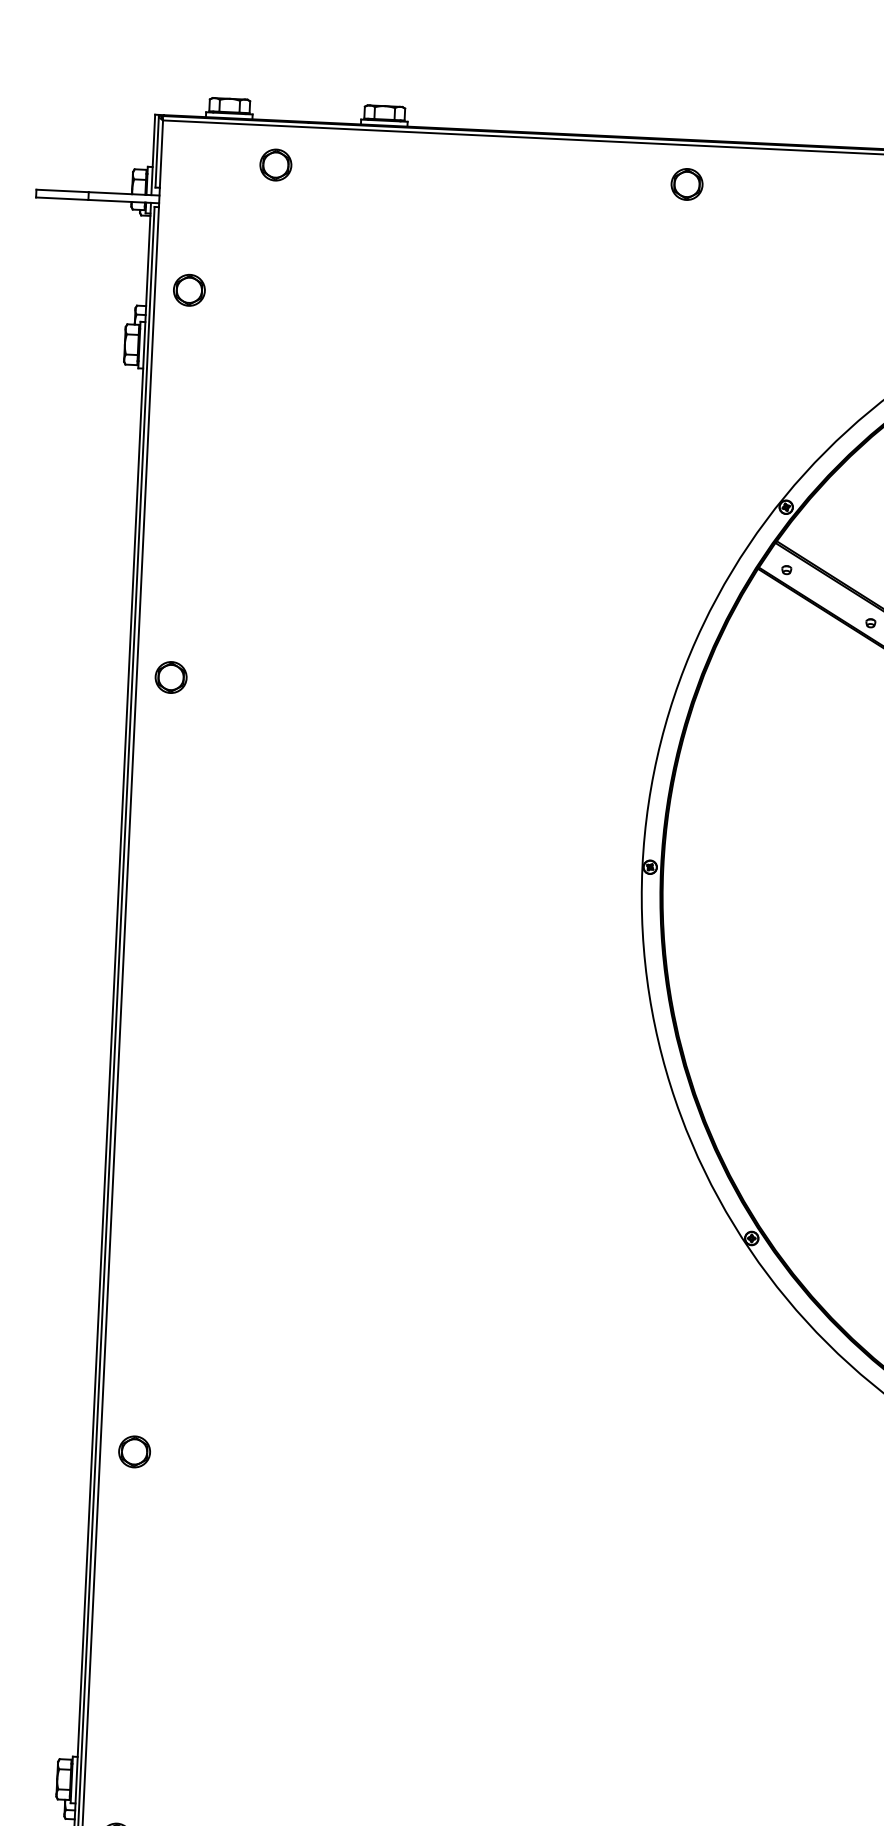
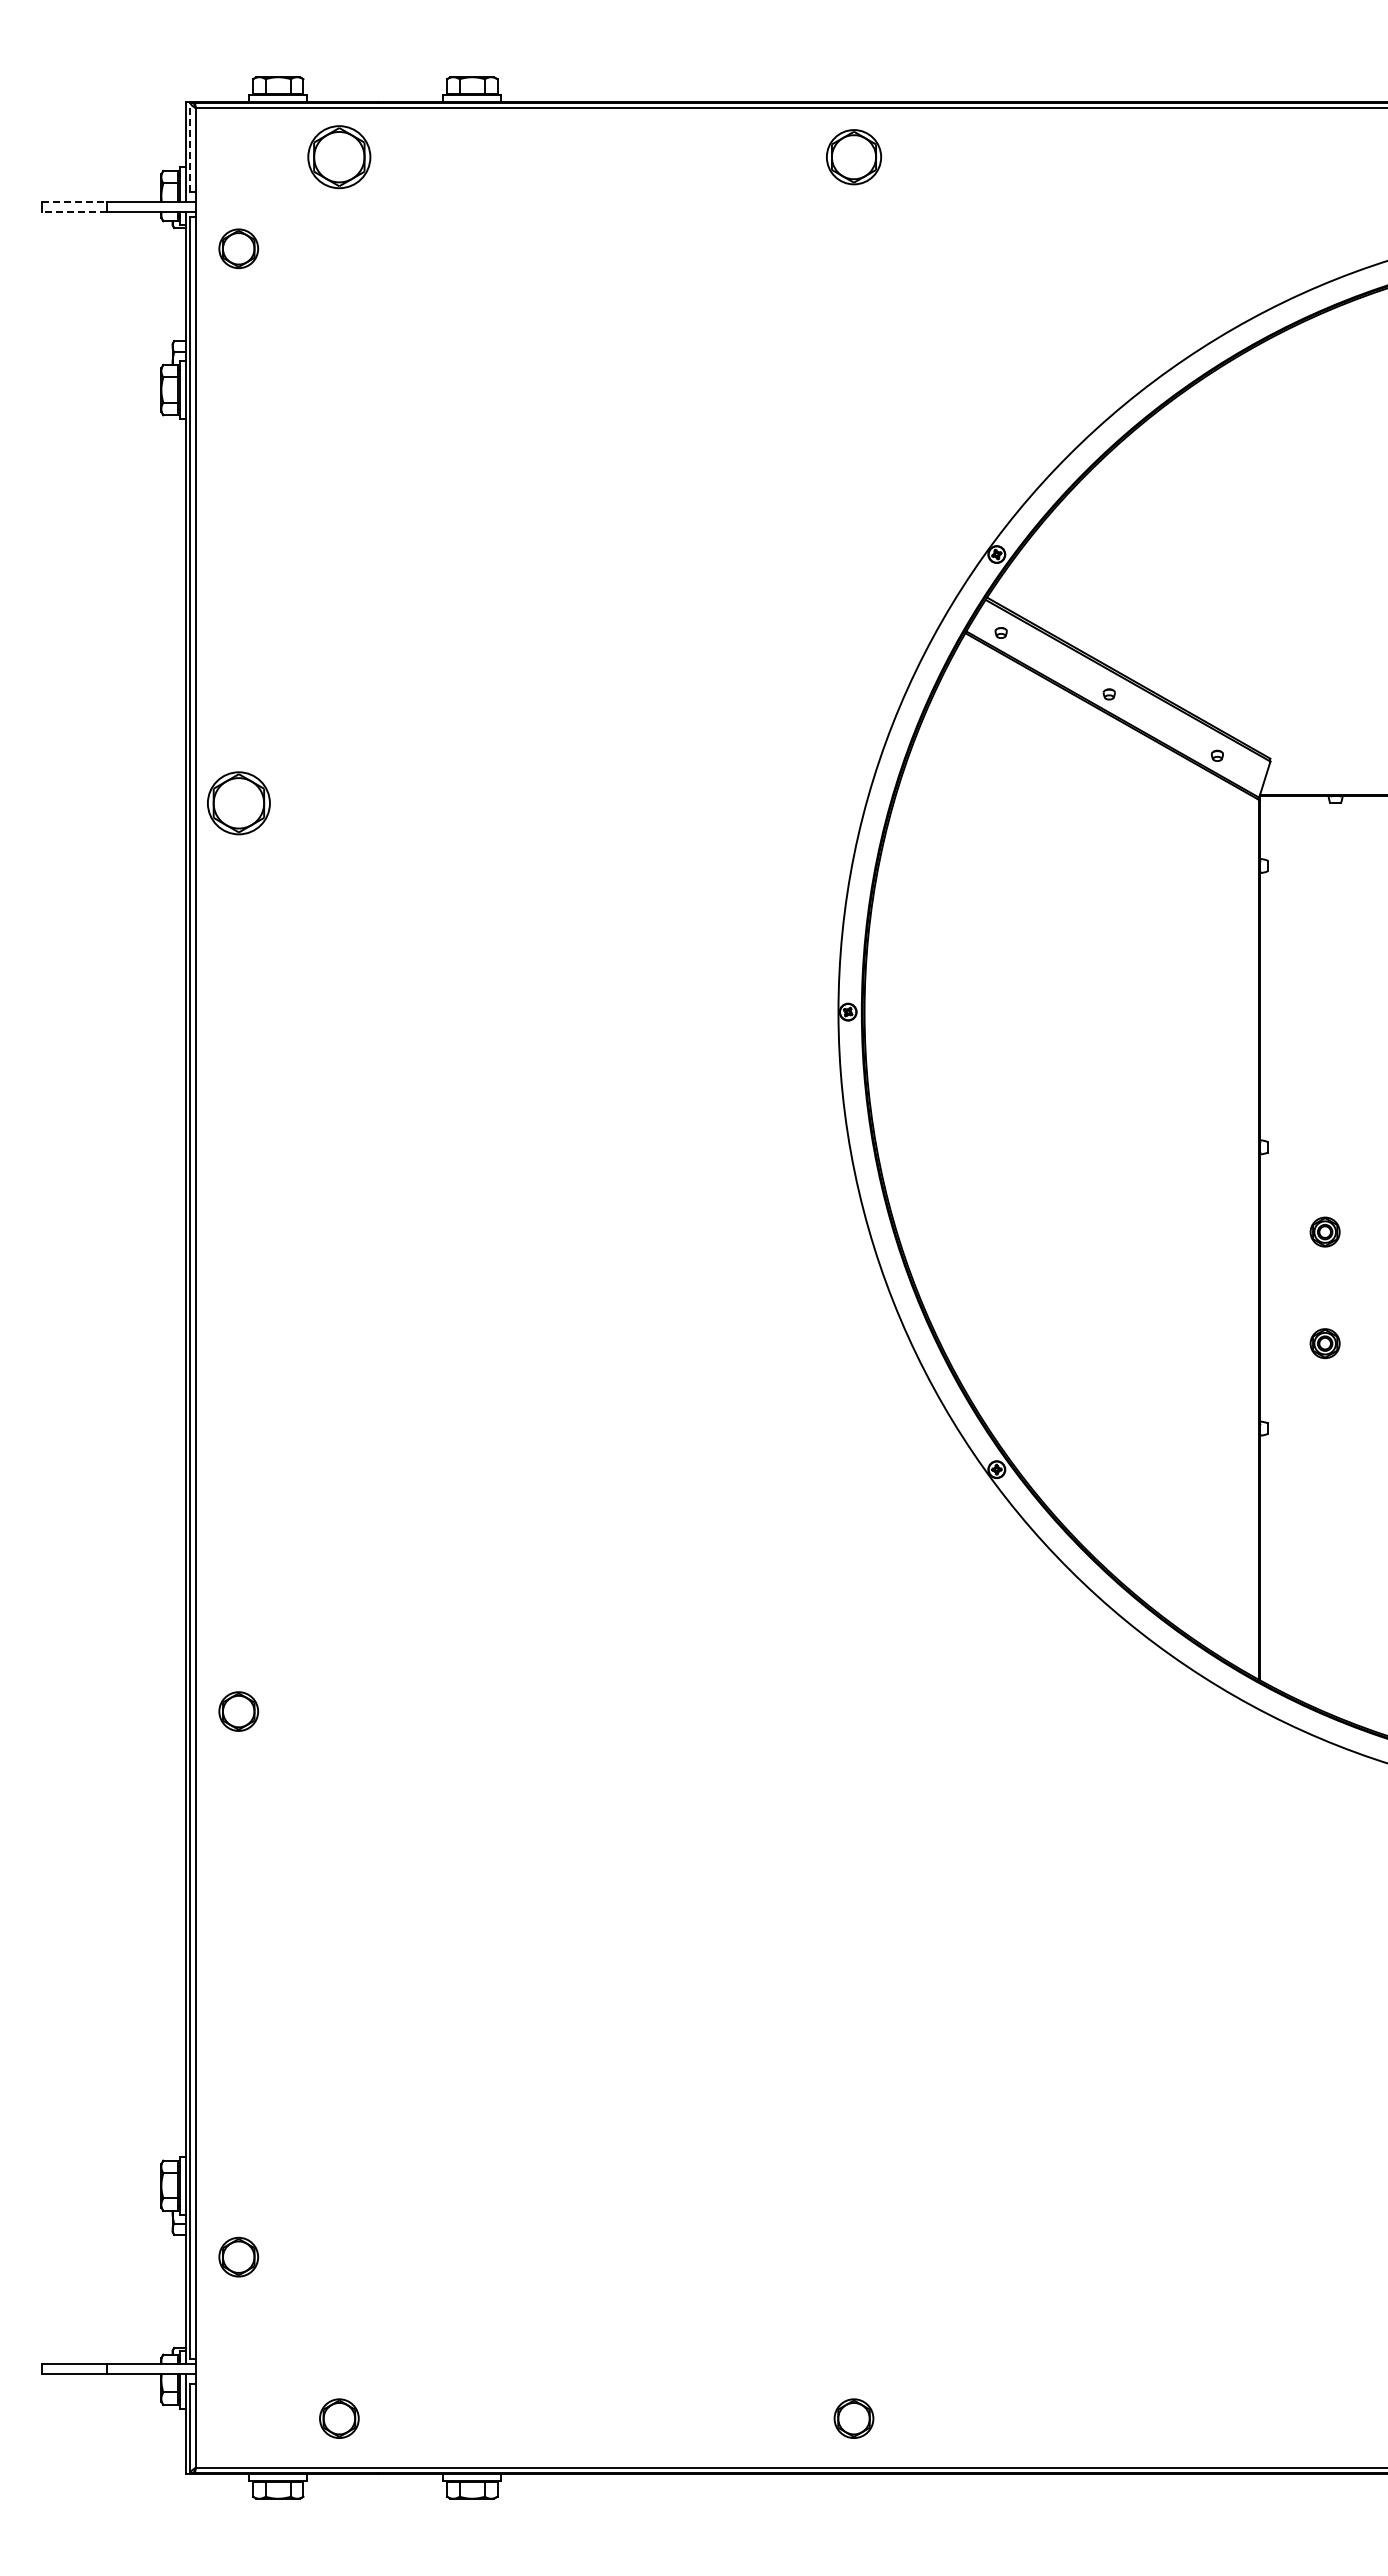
line: (157, 151) -> (190, 147), solid -> dashed
part: (275, 165) -> (339, 157), size x1.6
part: (686, 184) -> (853, 157), size x1.4
line: (62, 191) -> (74, 202), solid -> dashed
line: (62, 198) -> (74, 211), solid -> dashed
part: (189, 290) -> (238, 248), moved
part: (170, 677) -> (238, 803), size x1.6
part: (134, 1451) -> (238, 1711), moved

